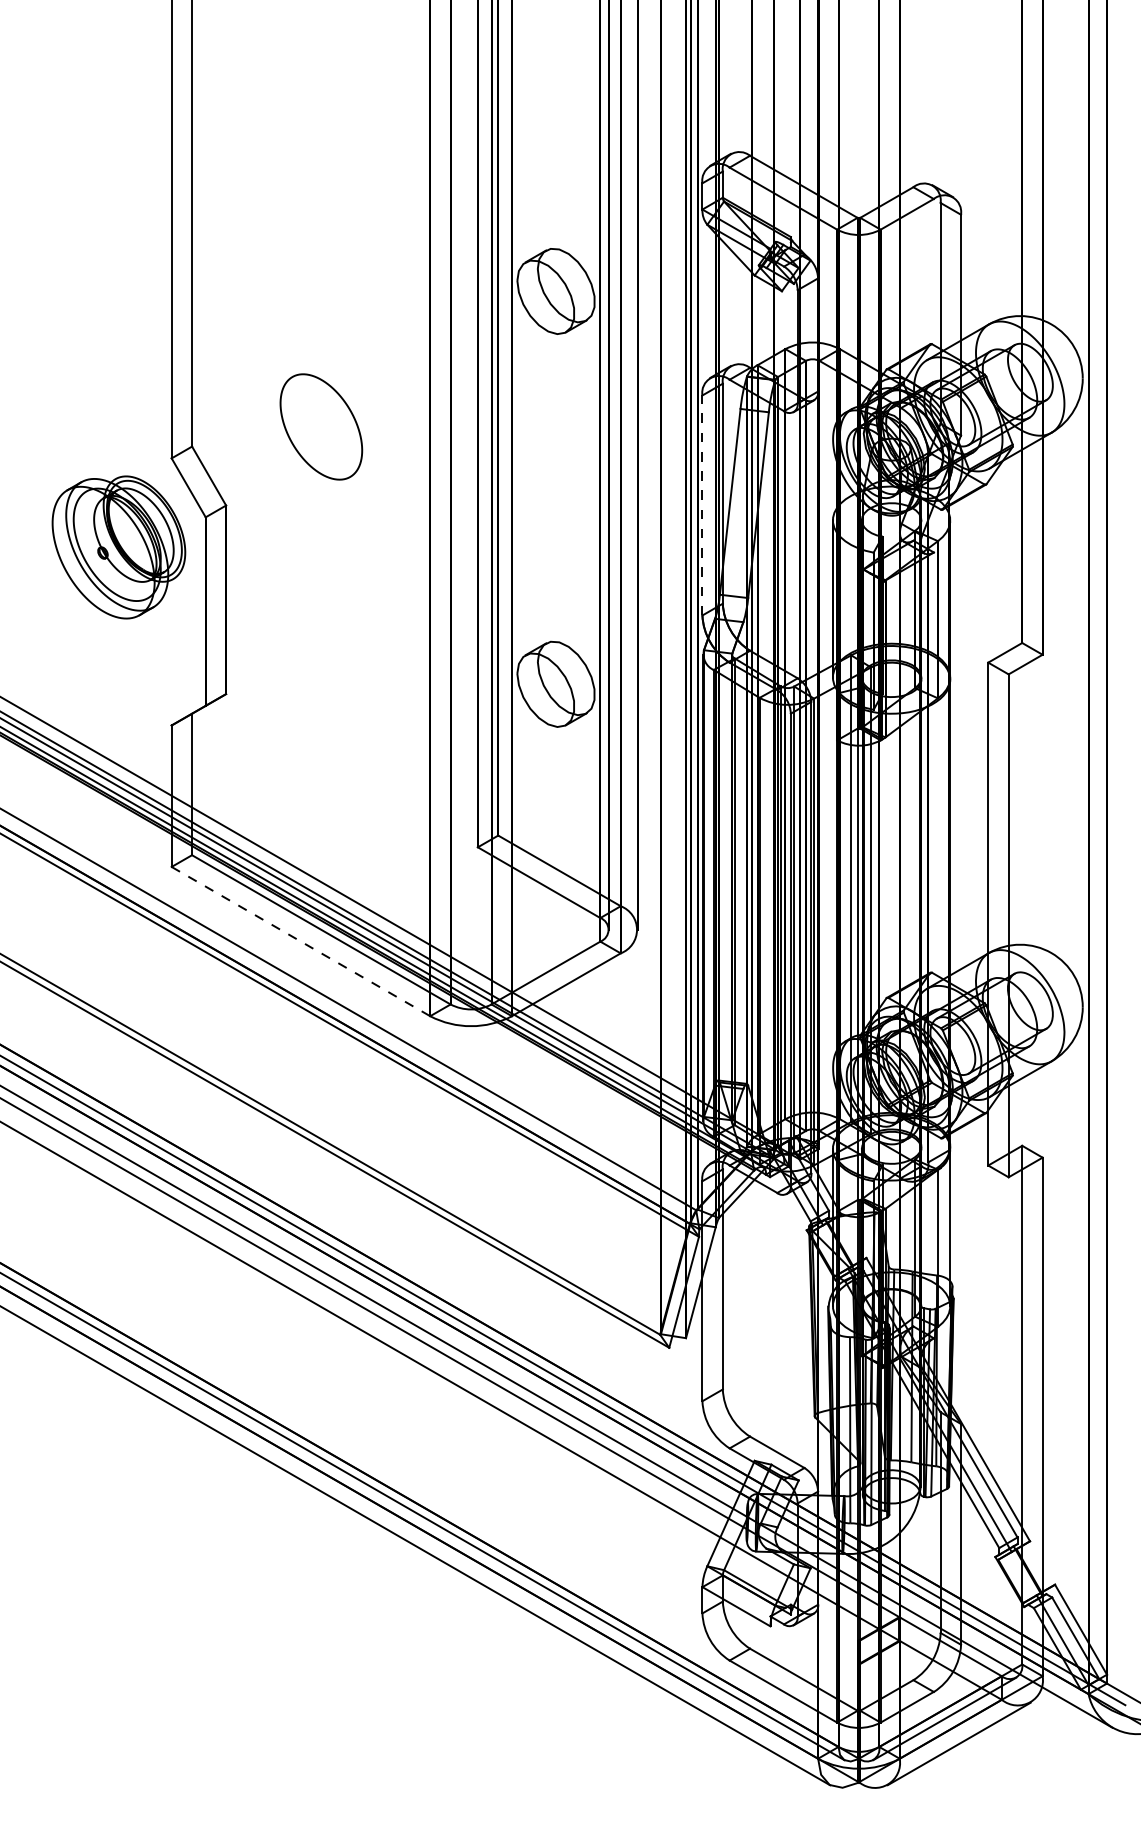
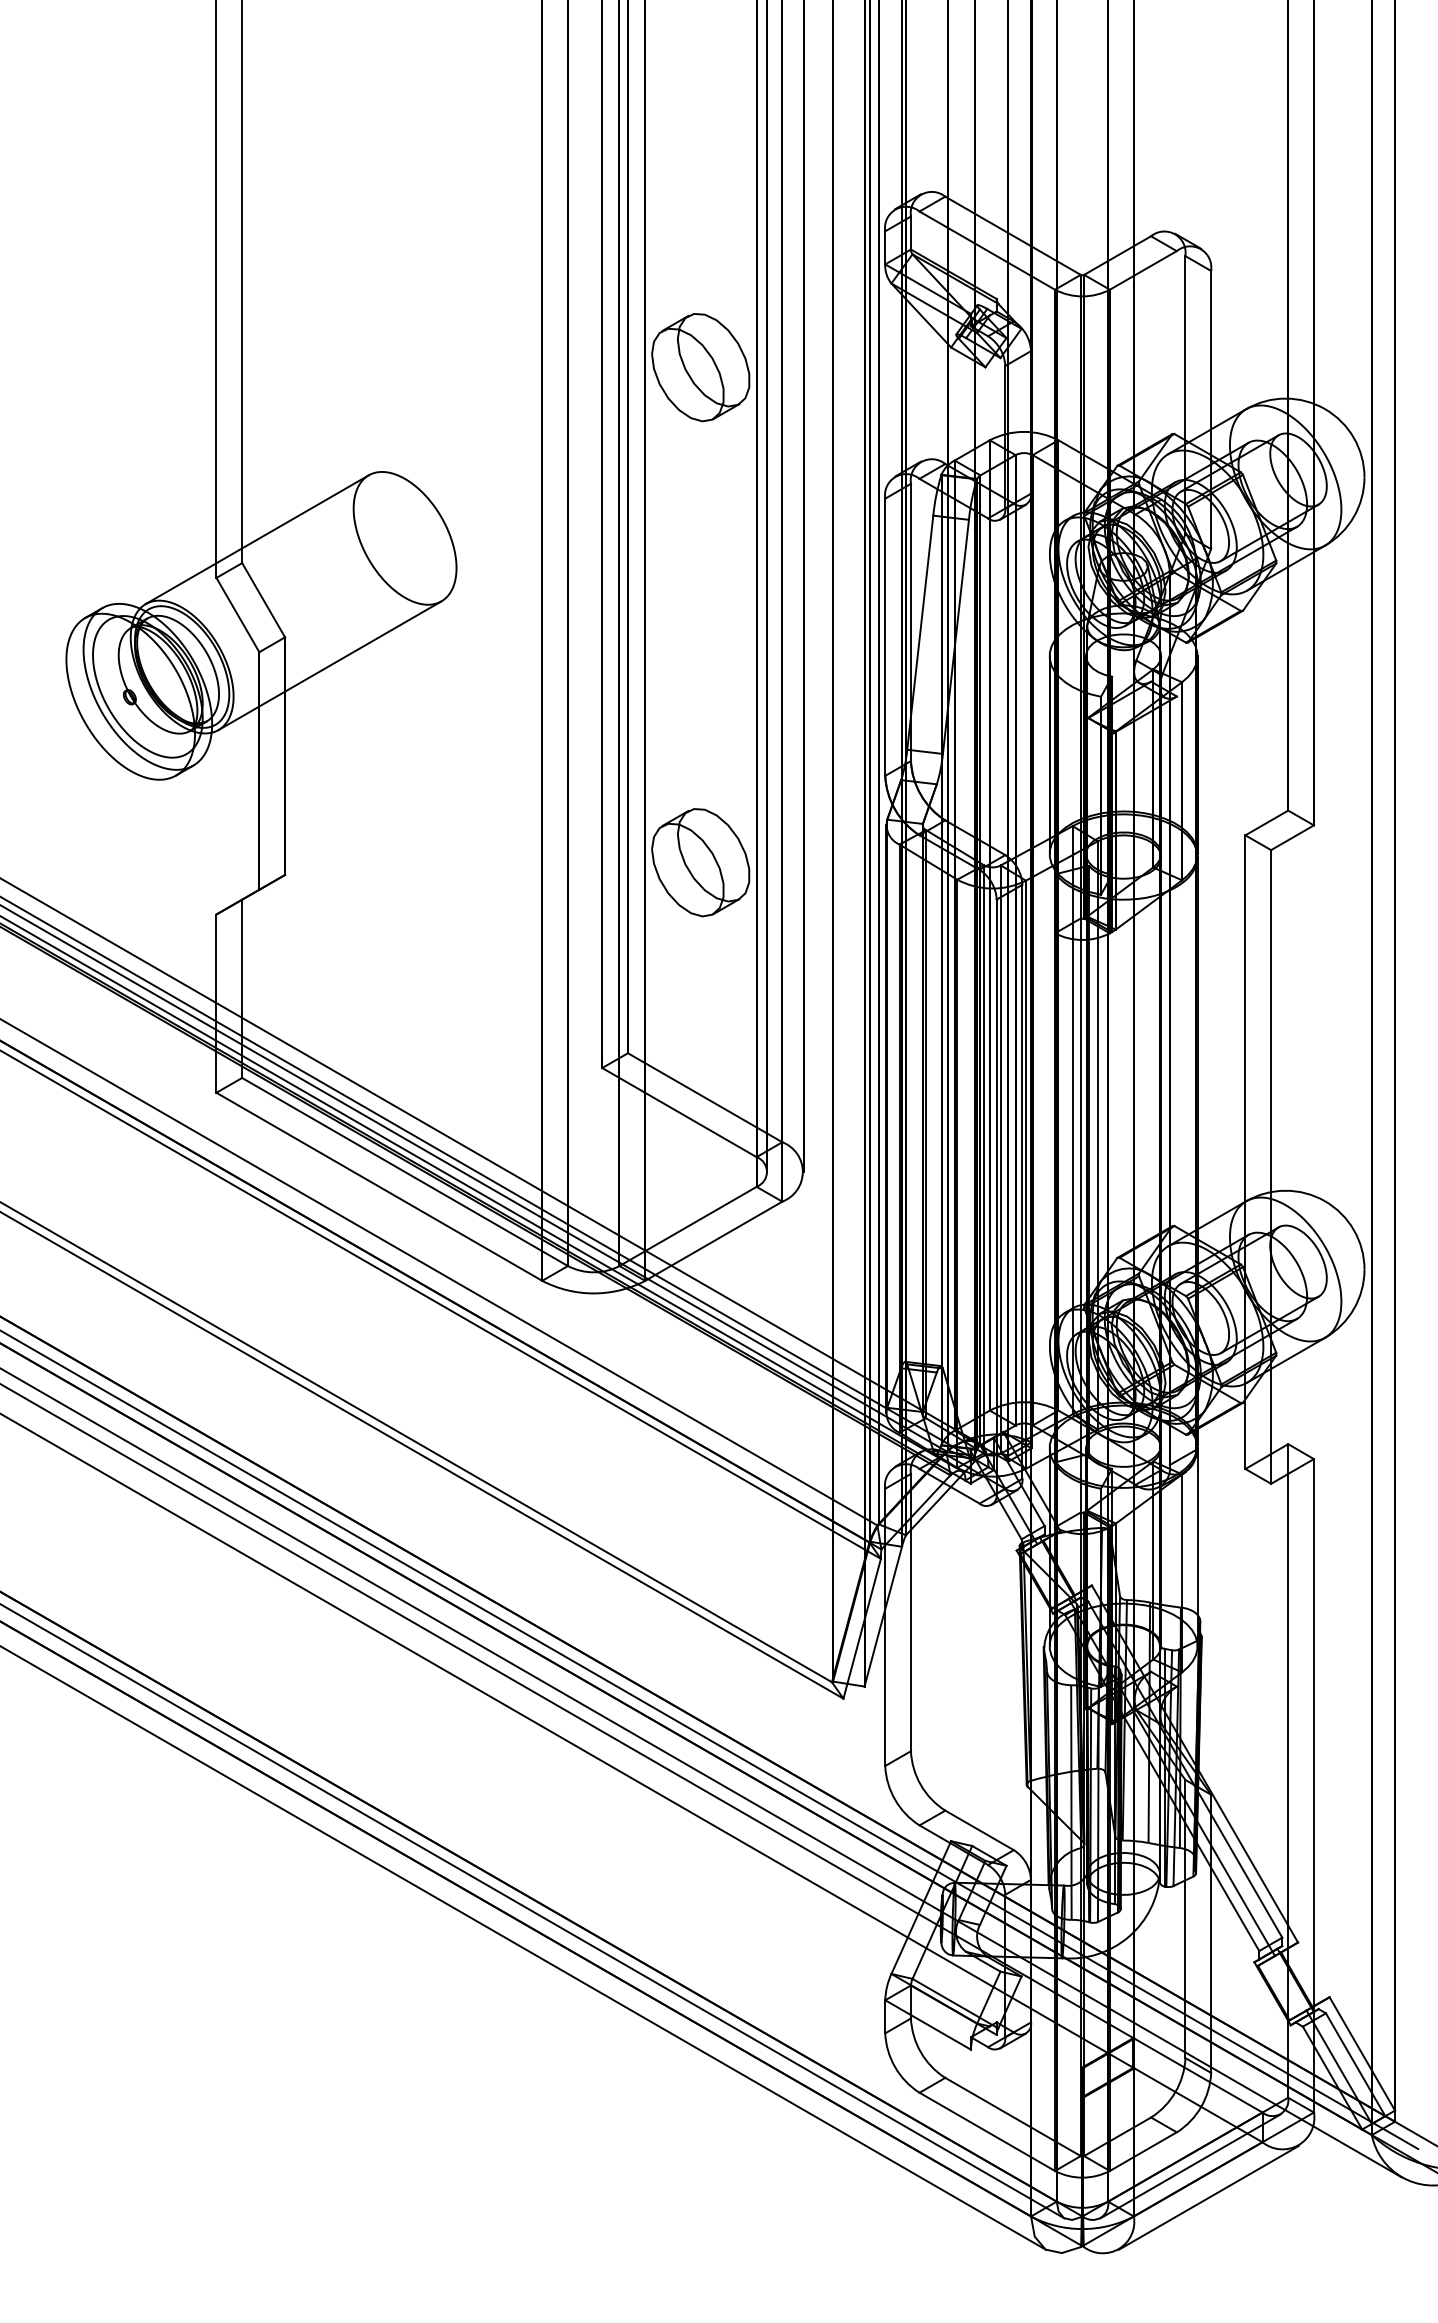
line: (203, 427) -> (256, 539), added
line: (702, 505) -> (885, 637), dashed -> solid
line: (261, 527) -> (329, 665), added
line: (301, 942) -> (379, 1187), dashed -> solid

